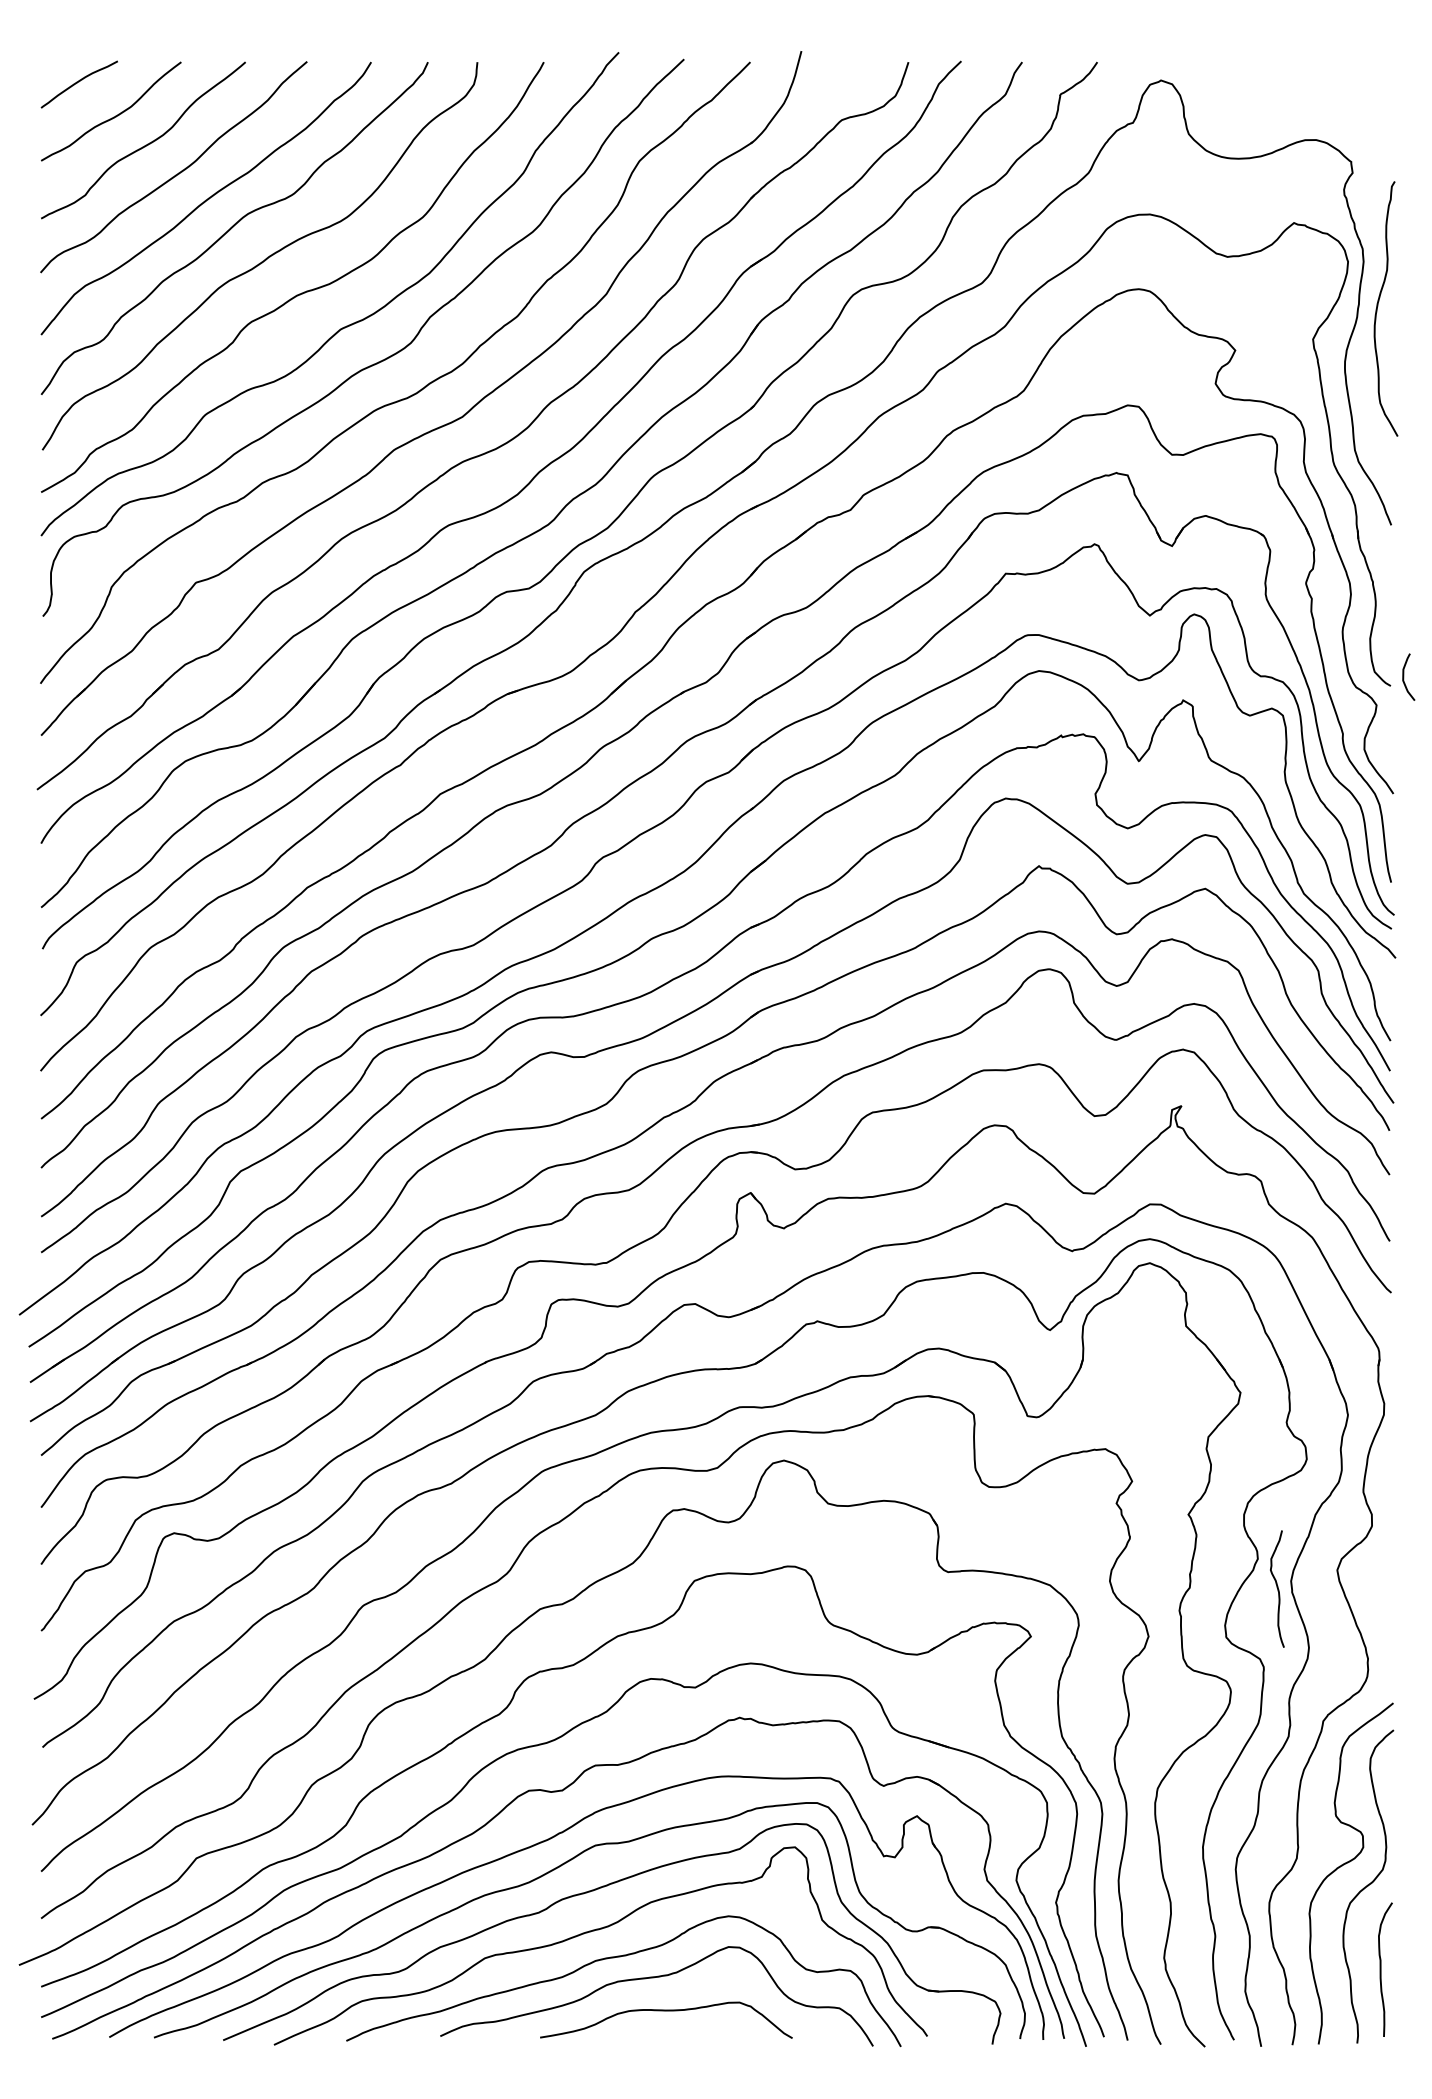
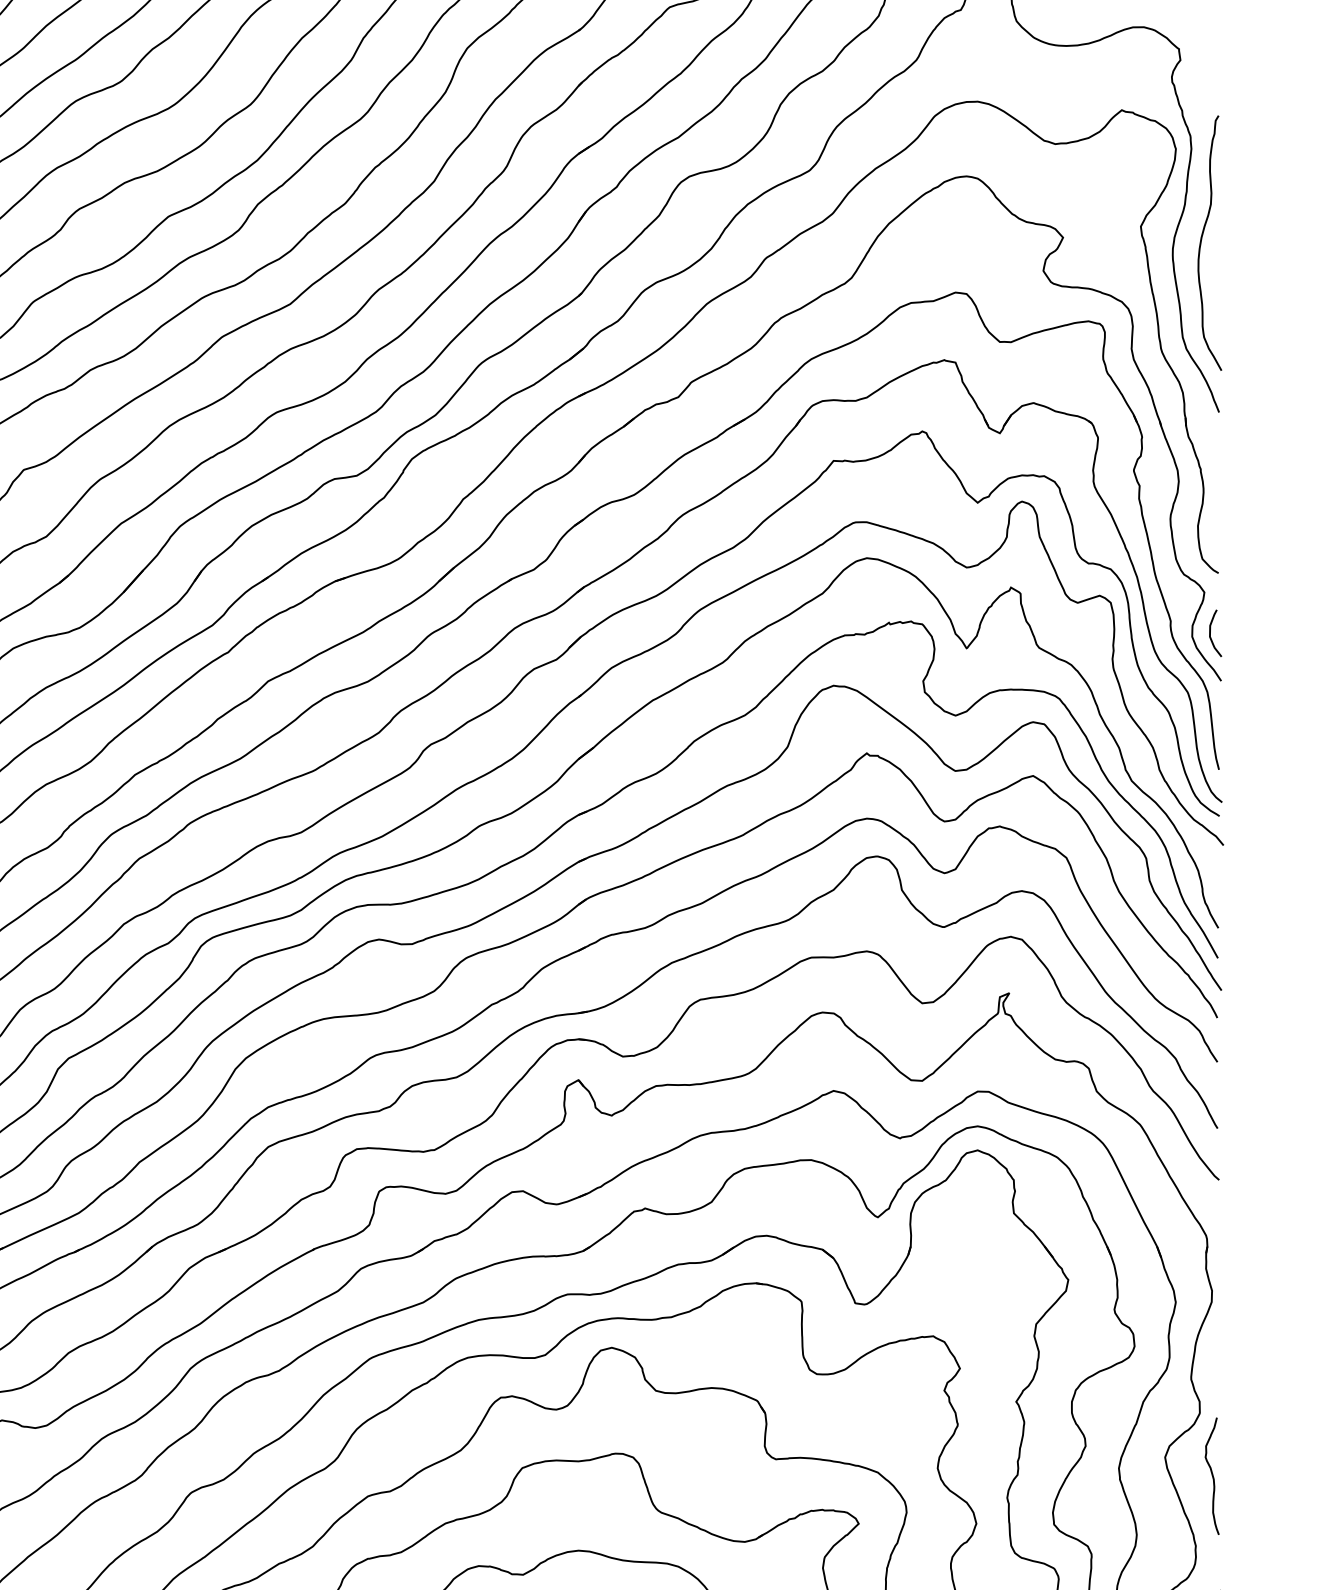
curve: (1378, 306) -> (1202, 240), moved
curve: (1404, 676) -> (1211, 632), moved
curve: (1277, 1588) -> (1212, 1475), moved

